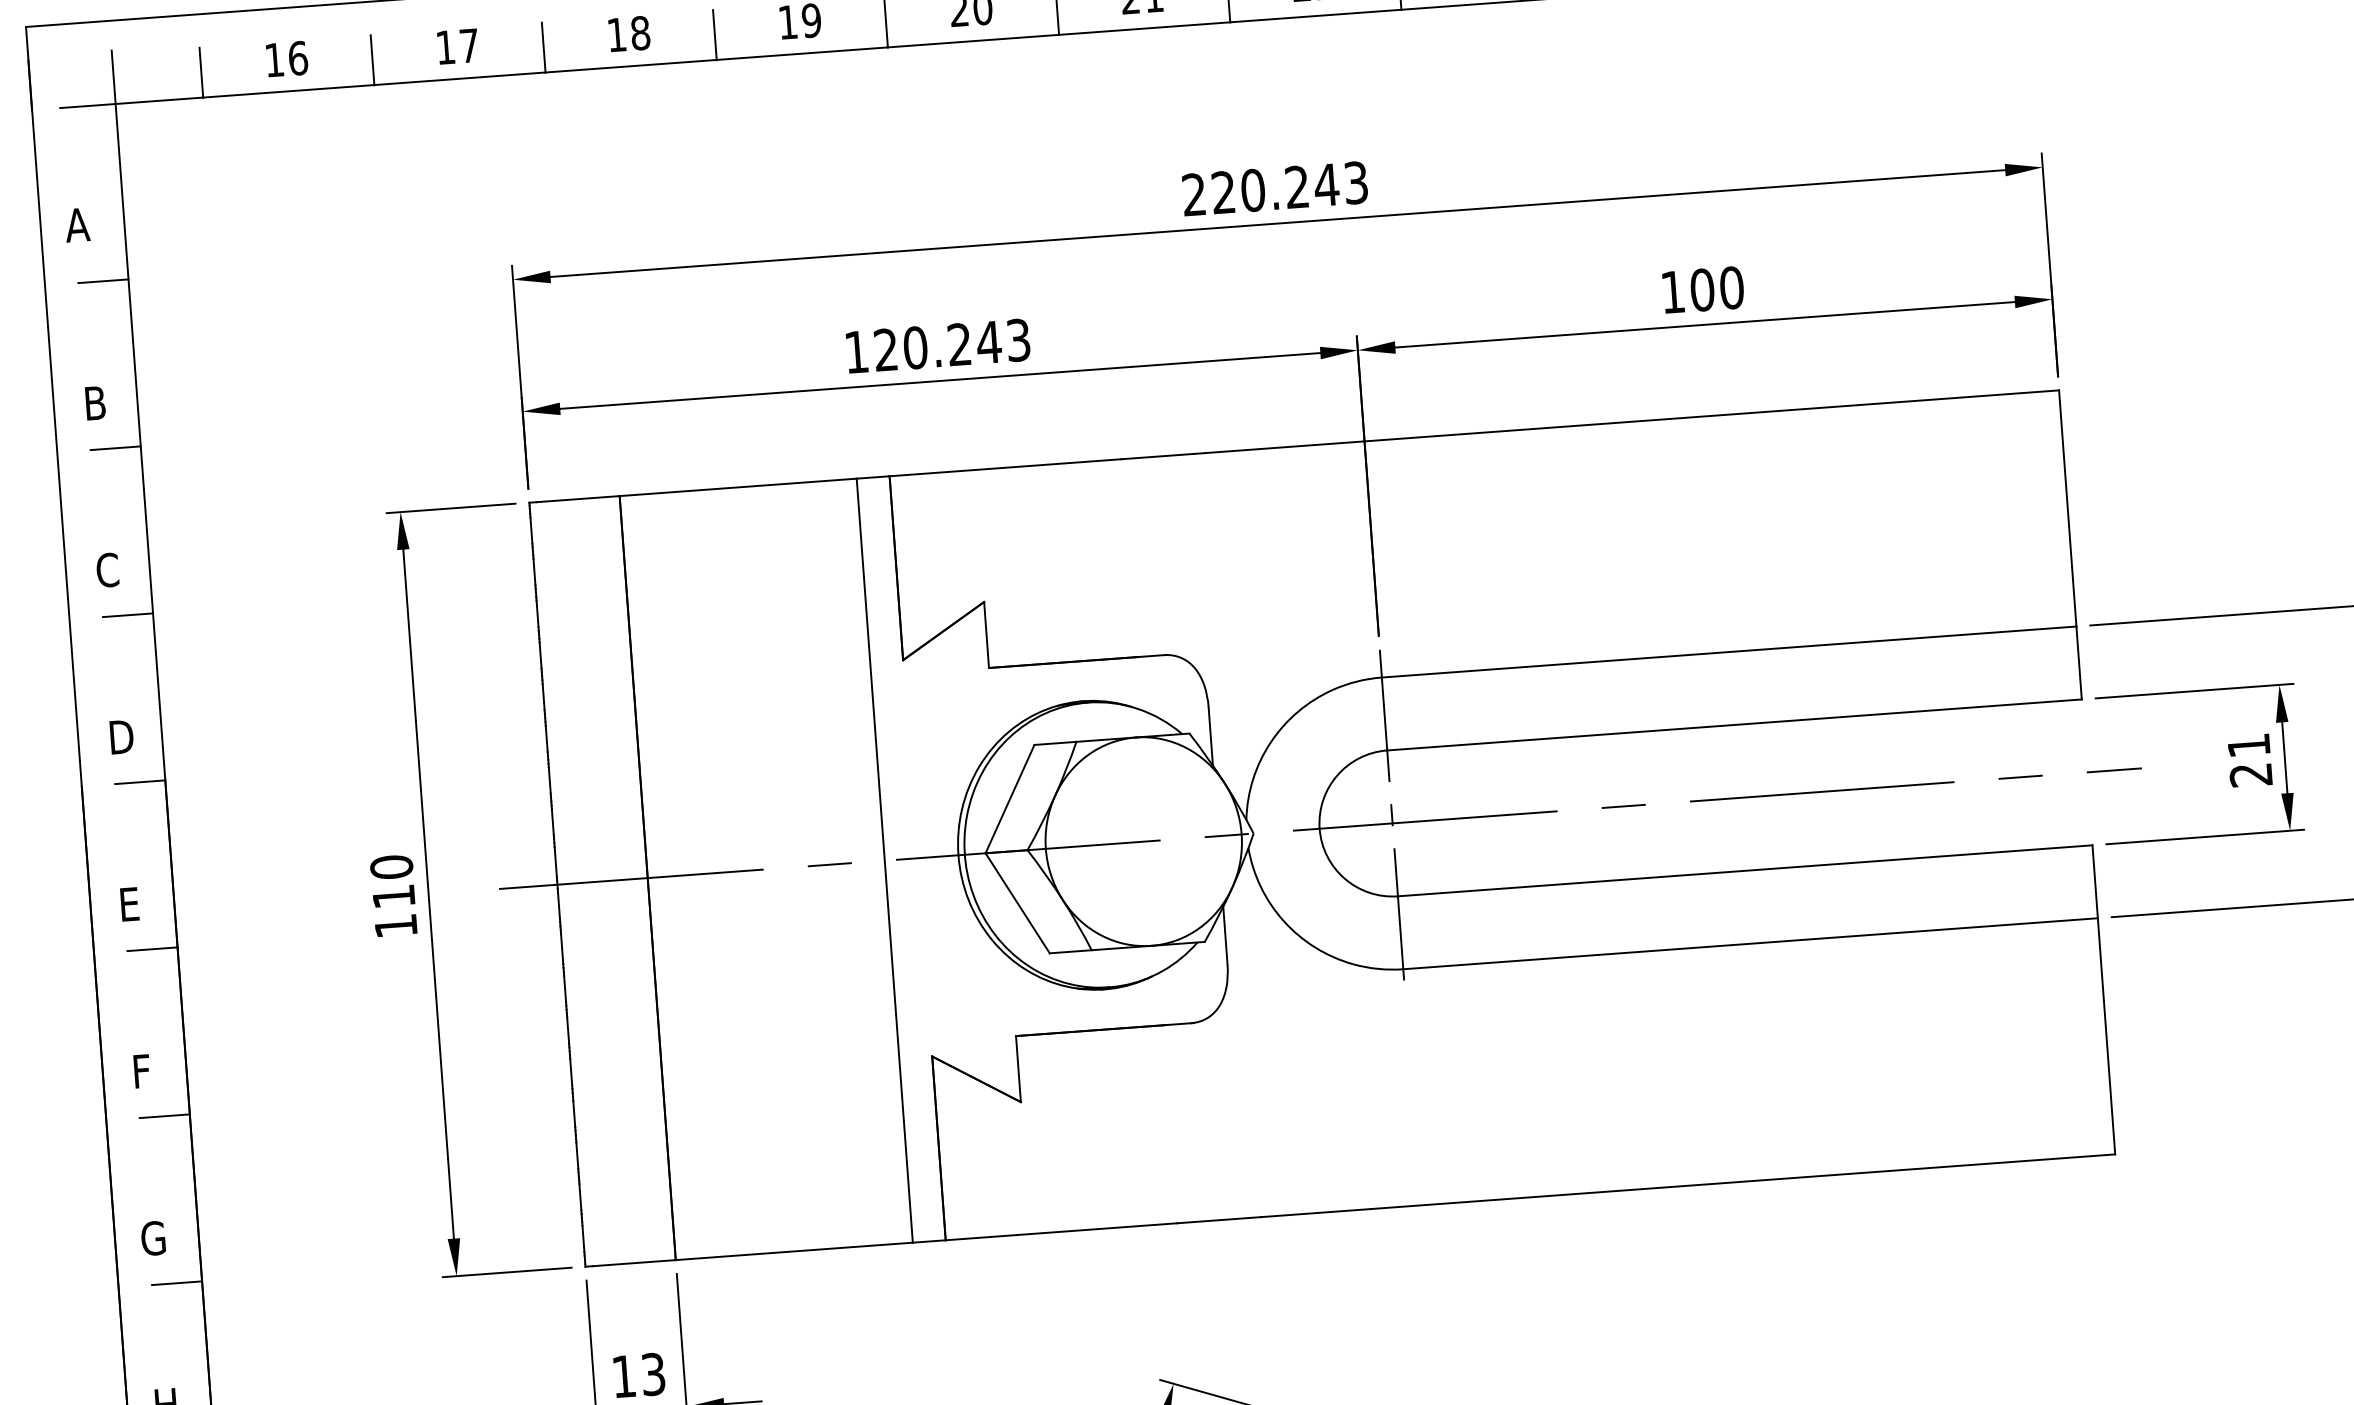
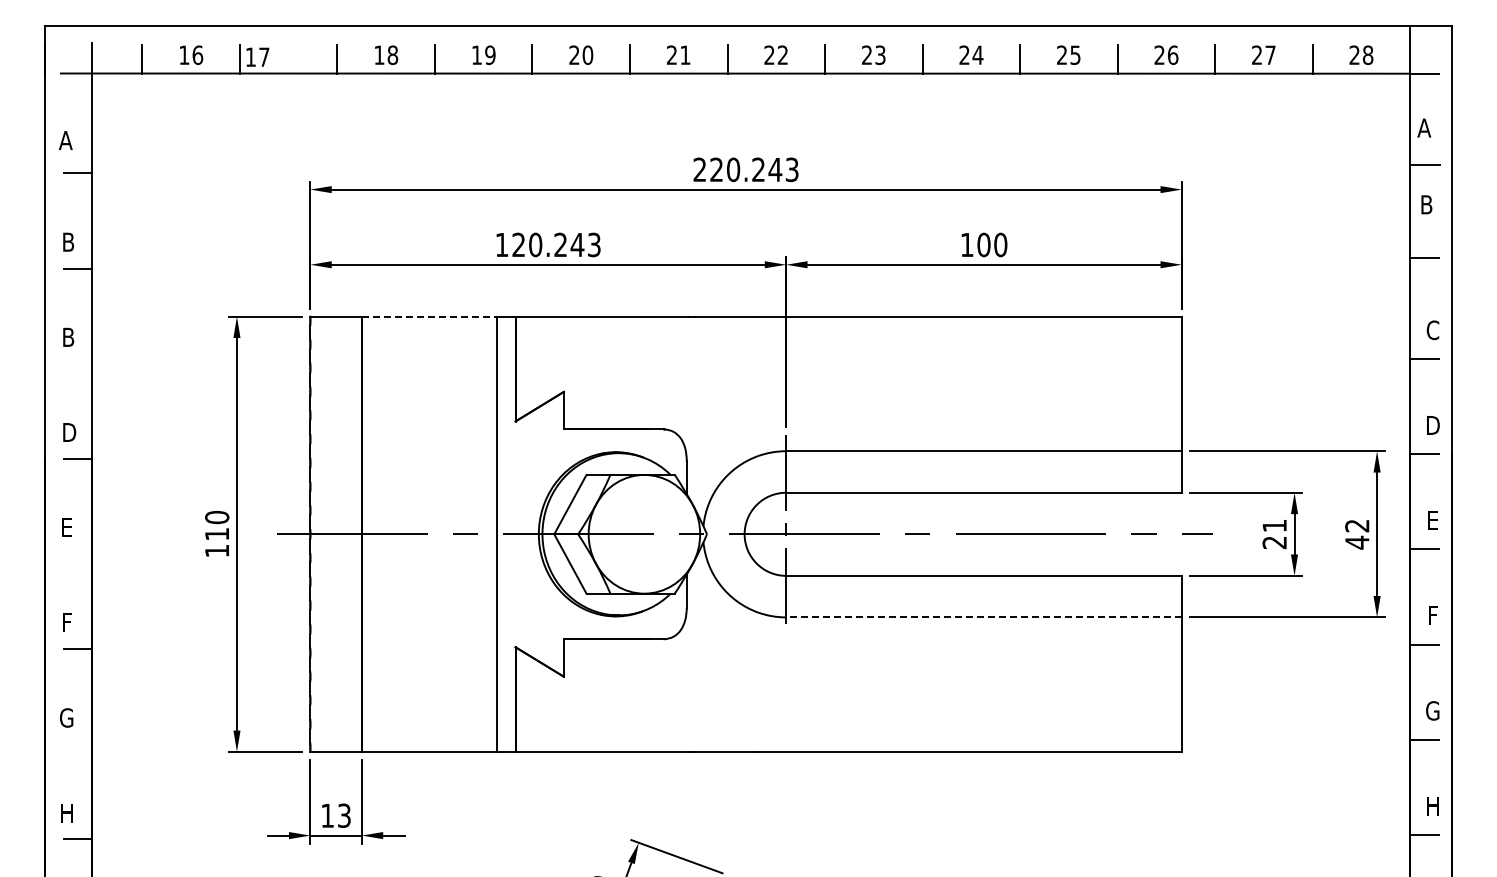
text: (457, 45) -> (257, 56), moved
line: (738, 487) -> (429, 316), solid -> dashed
text: (107, 570) -> (68, 337), C -> B
line: (126, 614) -> (77, 363), removed
line: (1751, 943) -> (984, 617), solid -> dashed
line: (151, 950) -> (77, 554), removed
line: (175, 1283) -> (77, 744), removed

